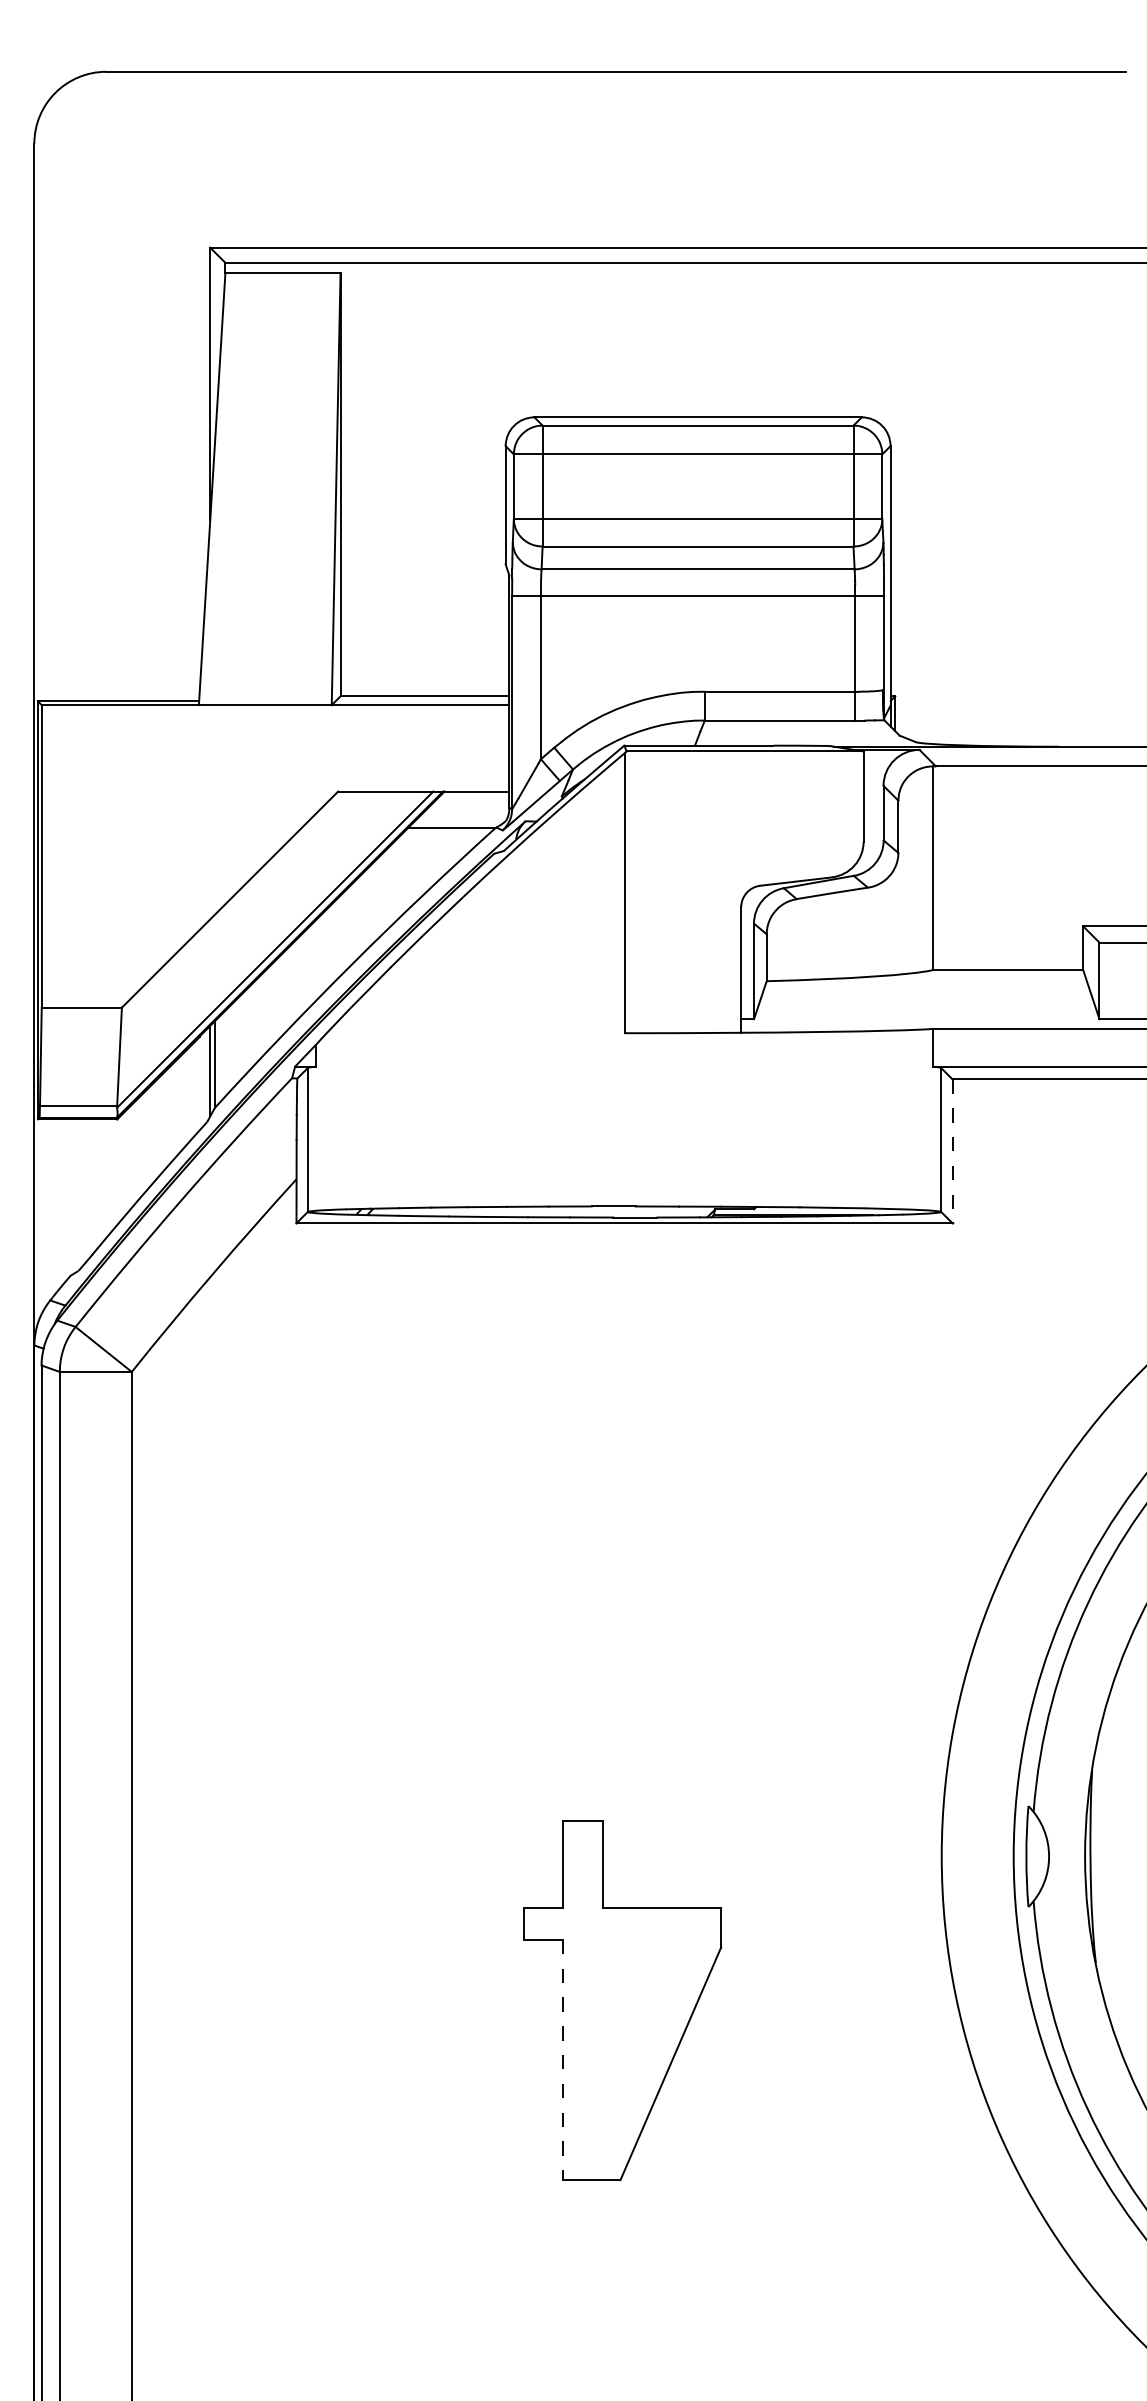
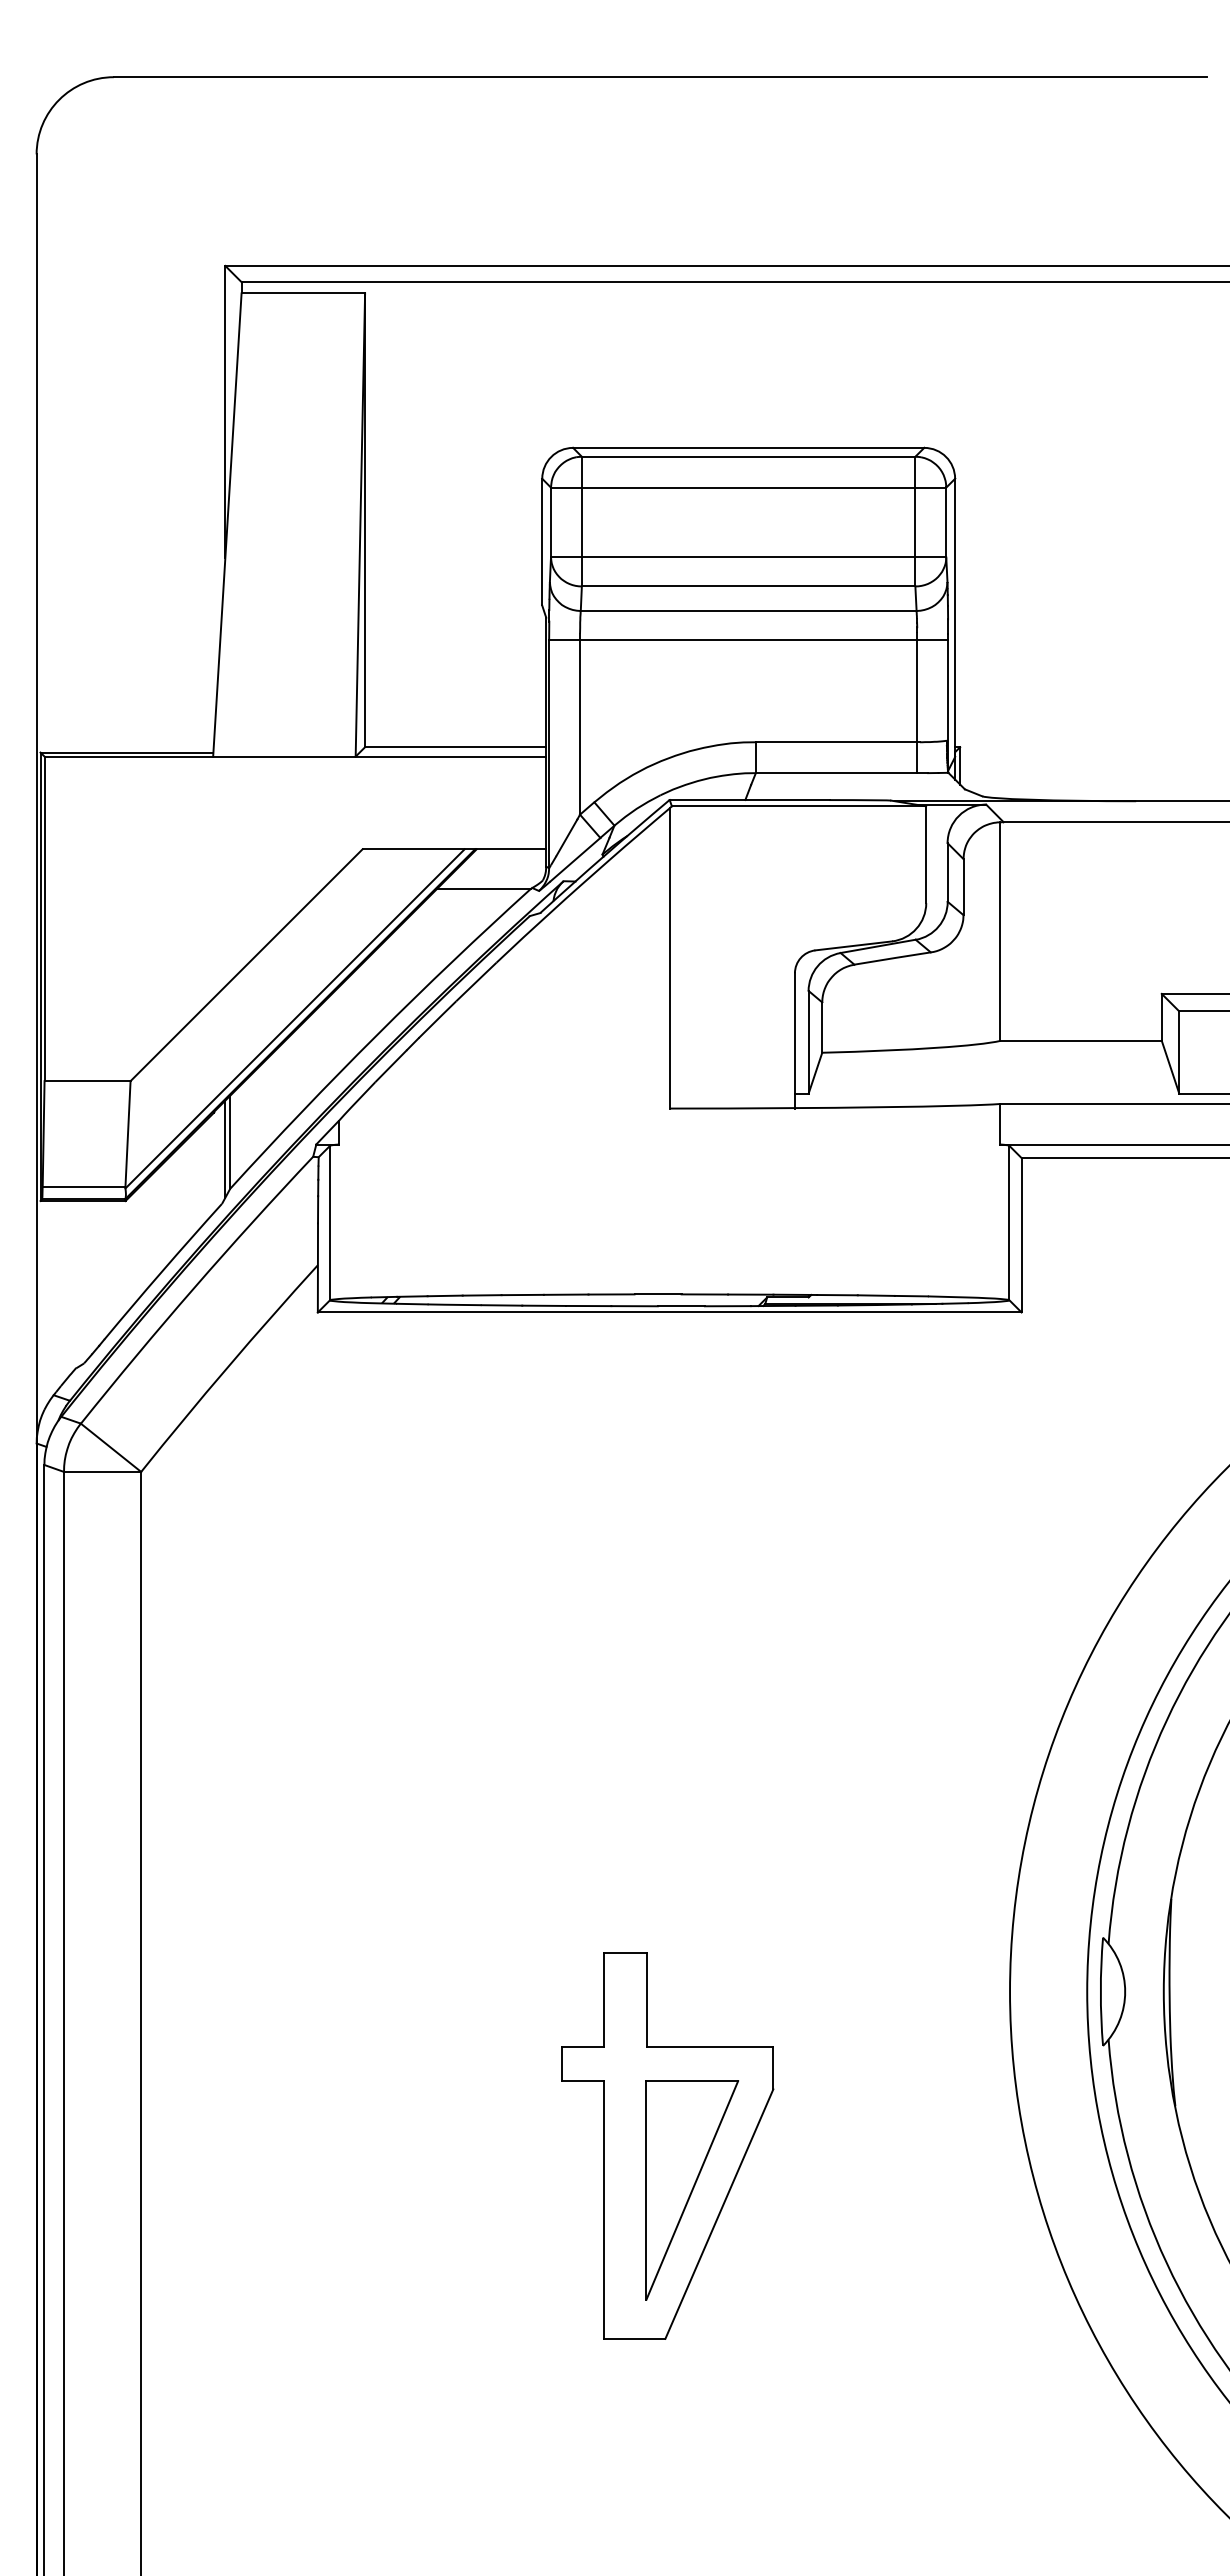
line: (952, 1151) -> (1021, 1235), dashed -> solid
part: (645, 2041) -> (692, 2190), added
line: (563, 2060) -> (604, 2210), dashed -> solid

